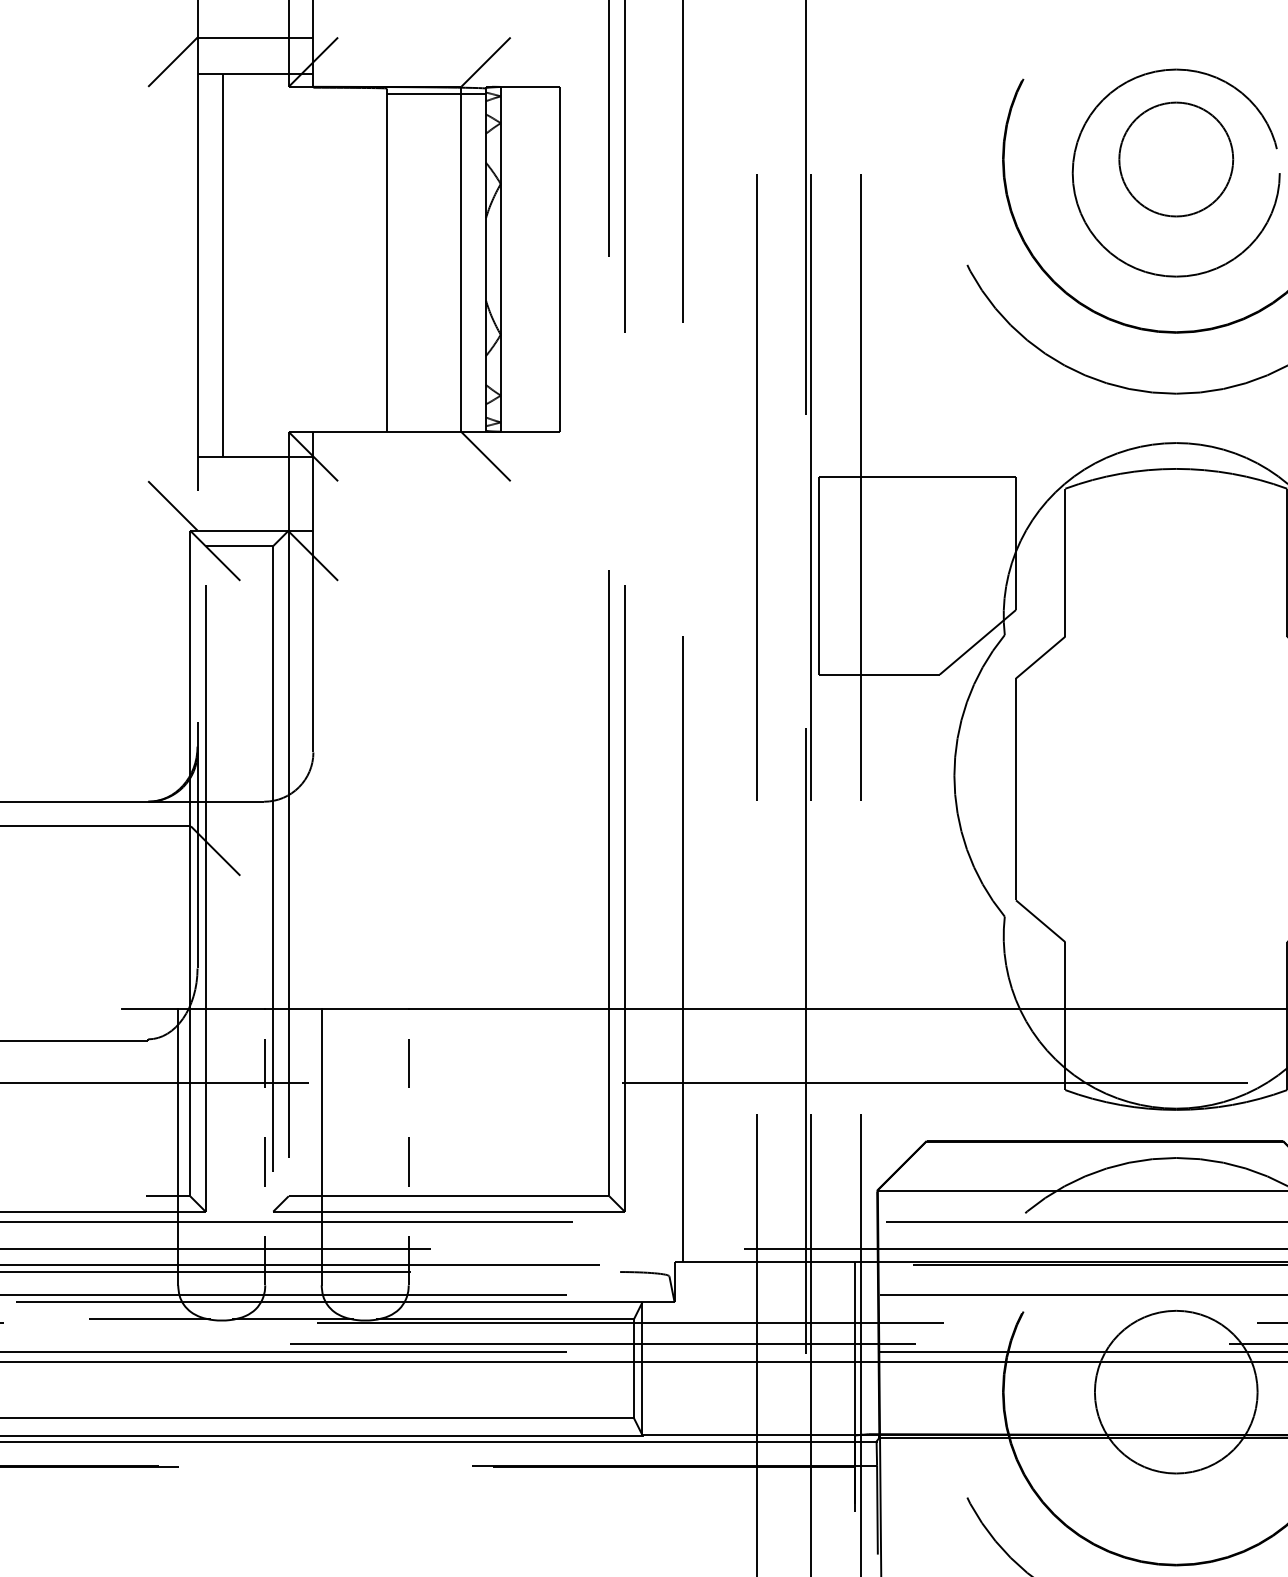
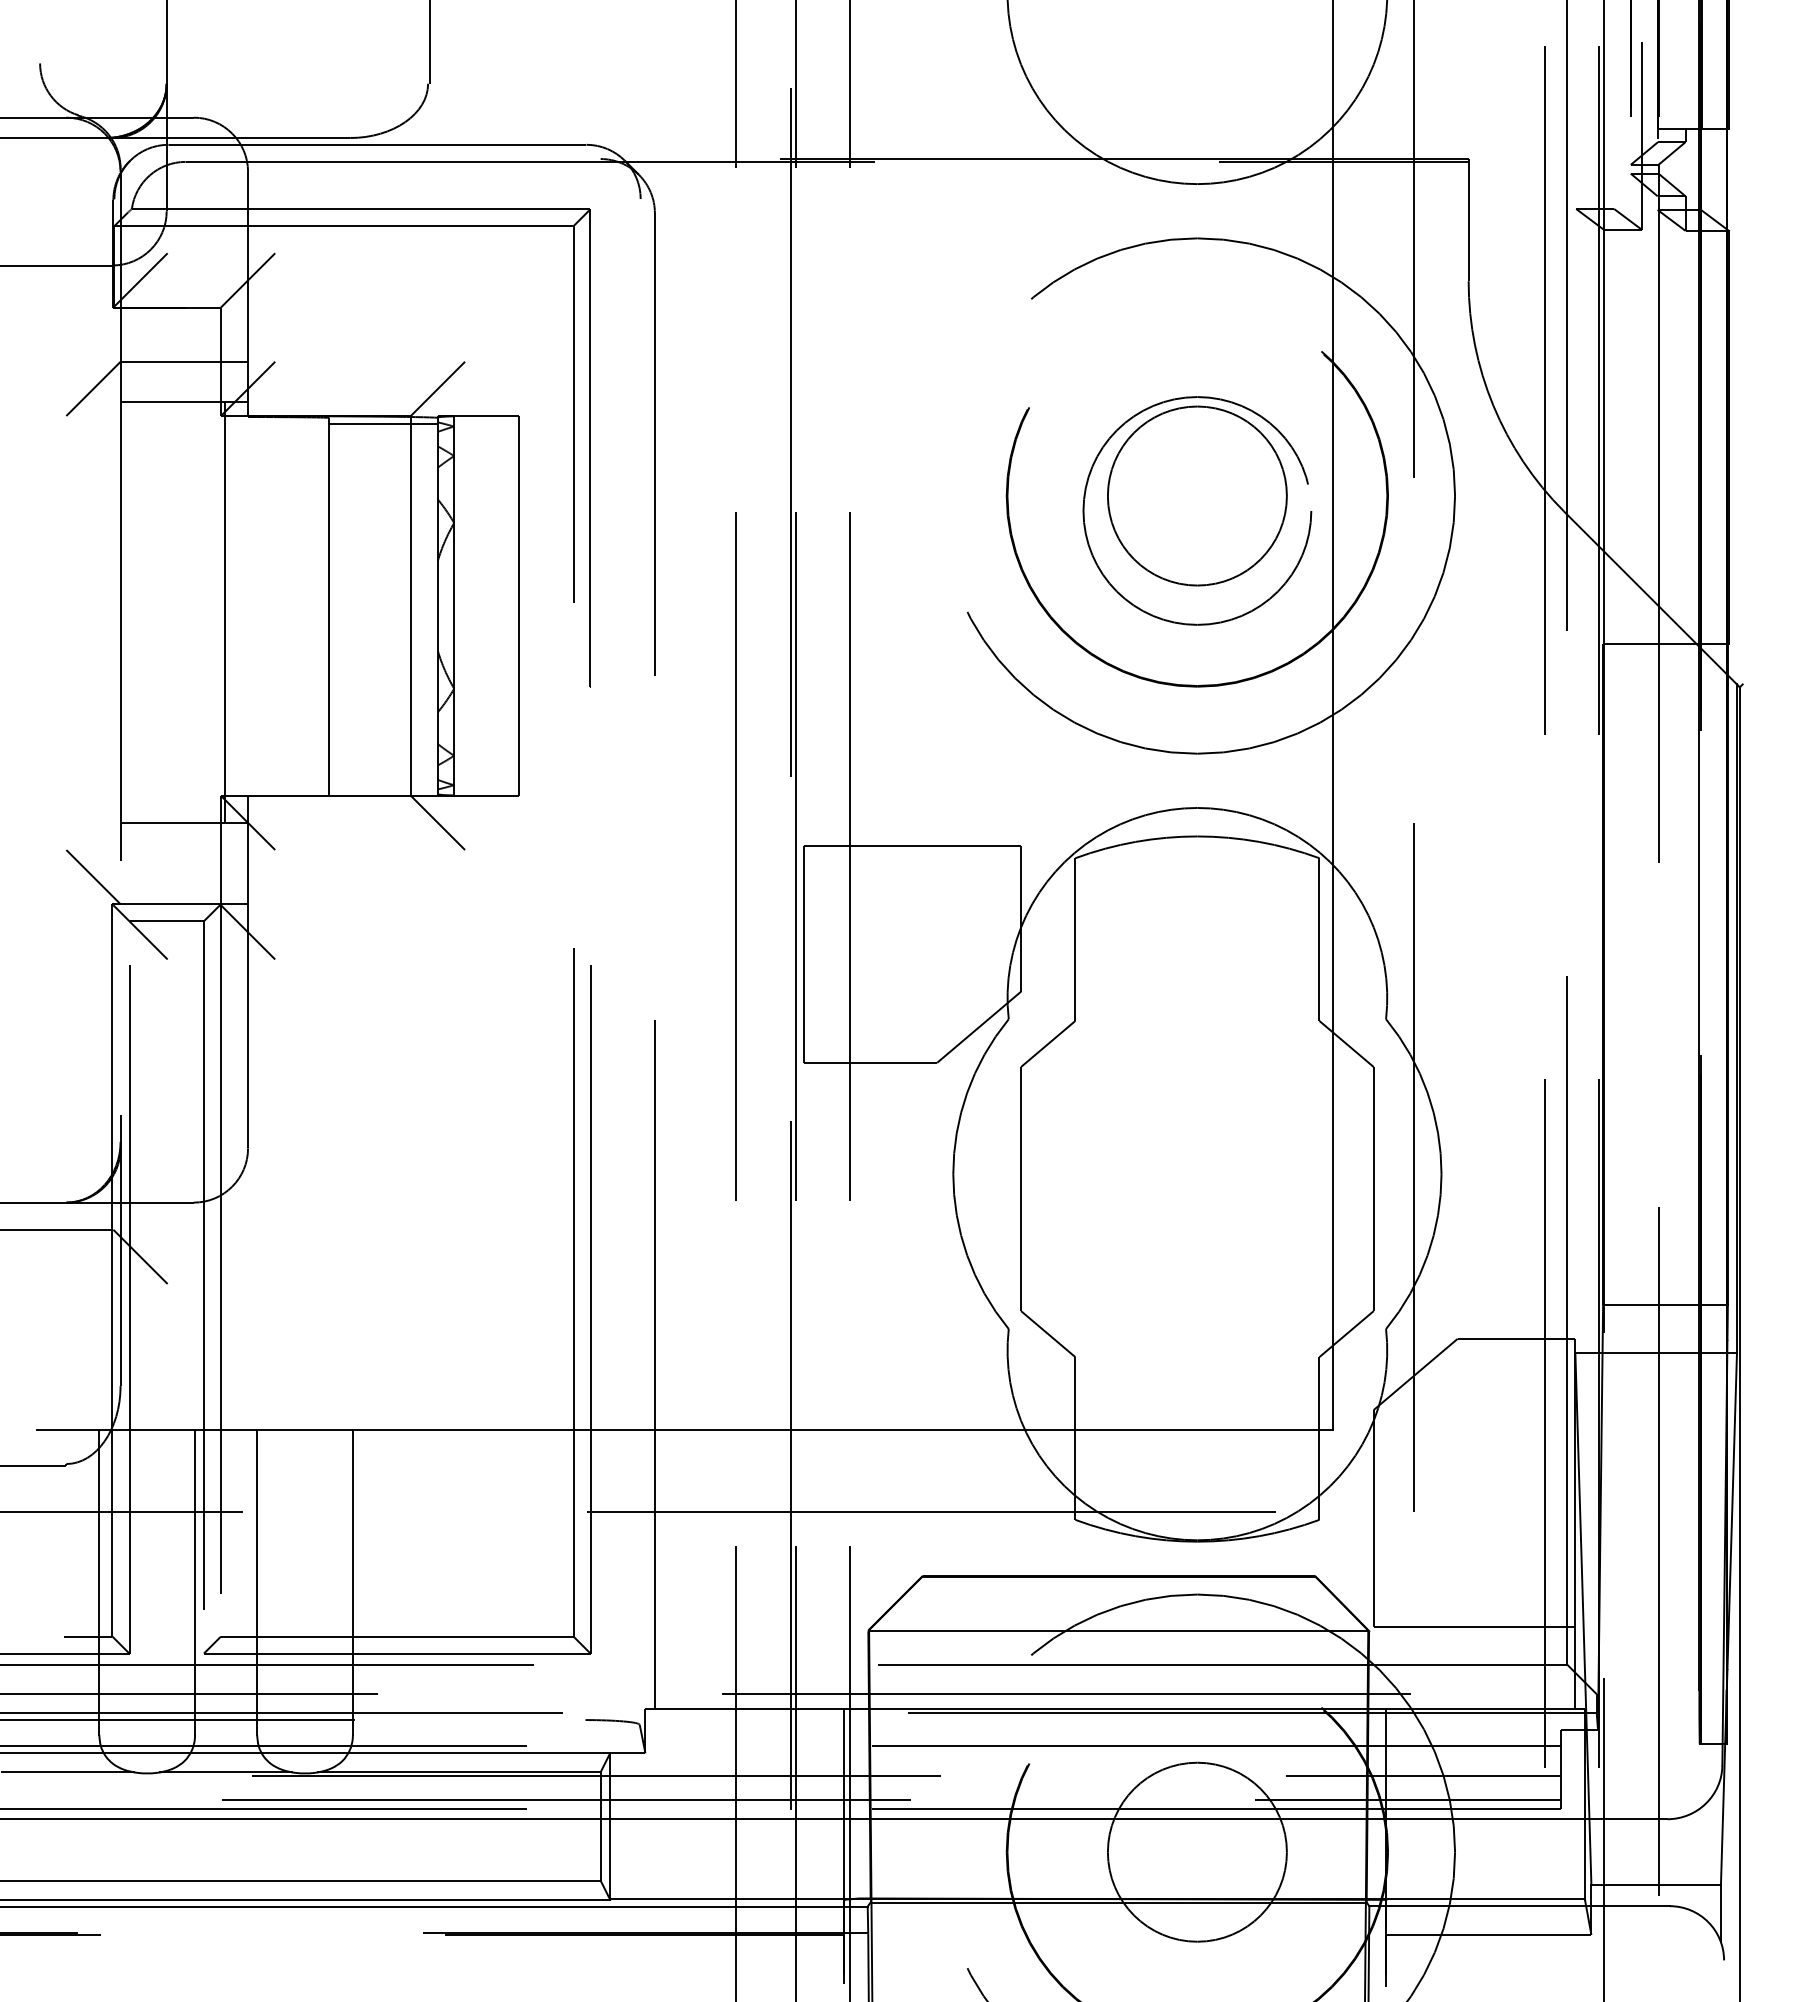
circle: (1175, 159) -> (1196, 495), size x1.43
line: (223, 265) -> (225, 612), moved
line: (265, 1147) -> (195, 1582), dashed -> solid
line: (408, 1147) -> (352, 1582), dashed -> solid

